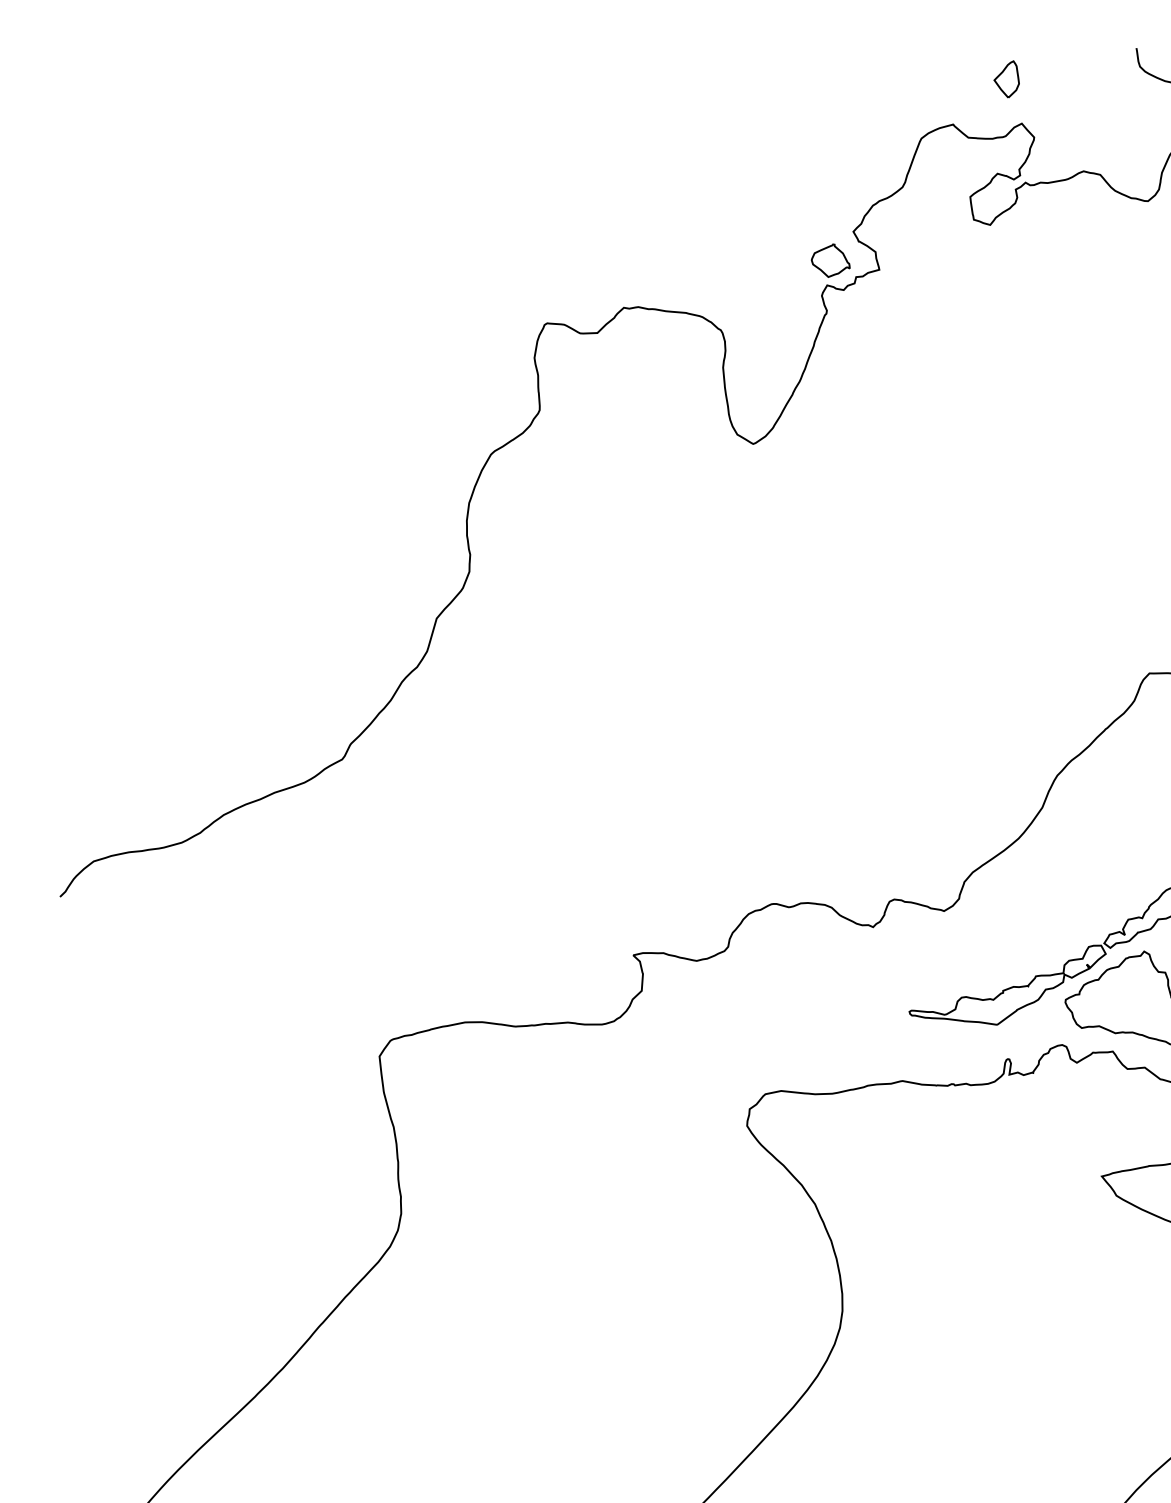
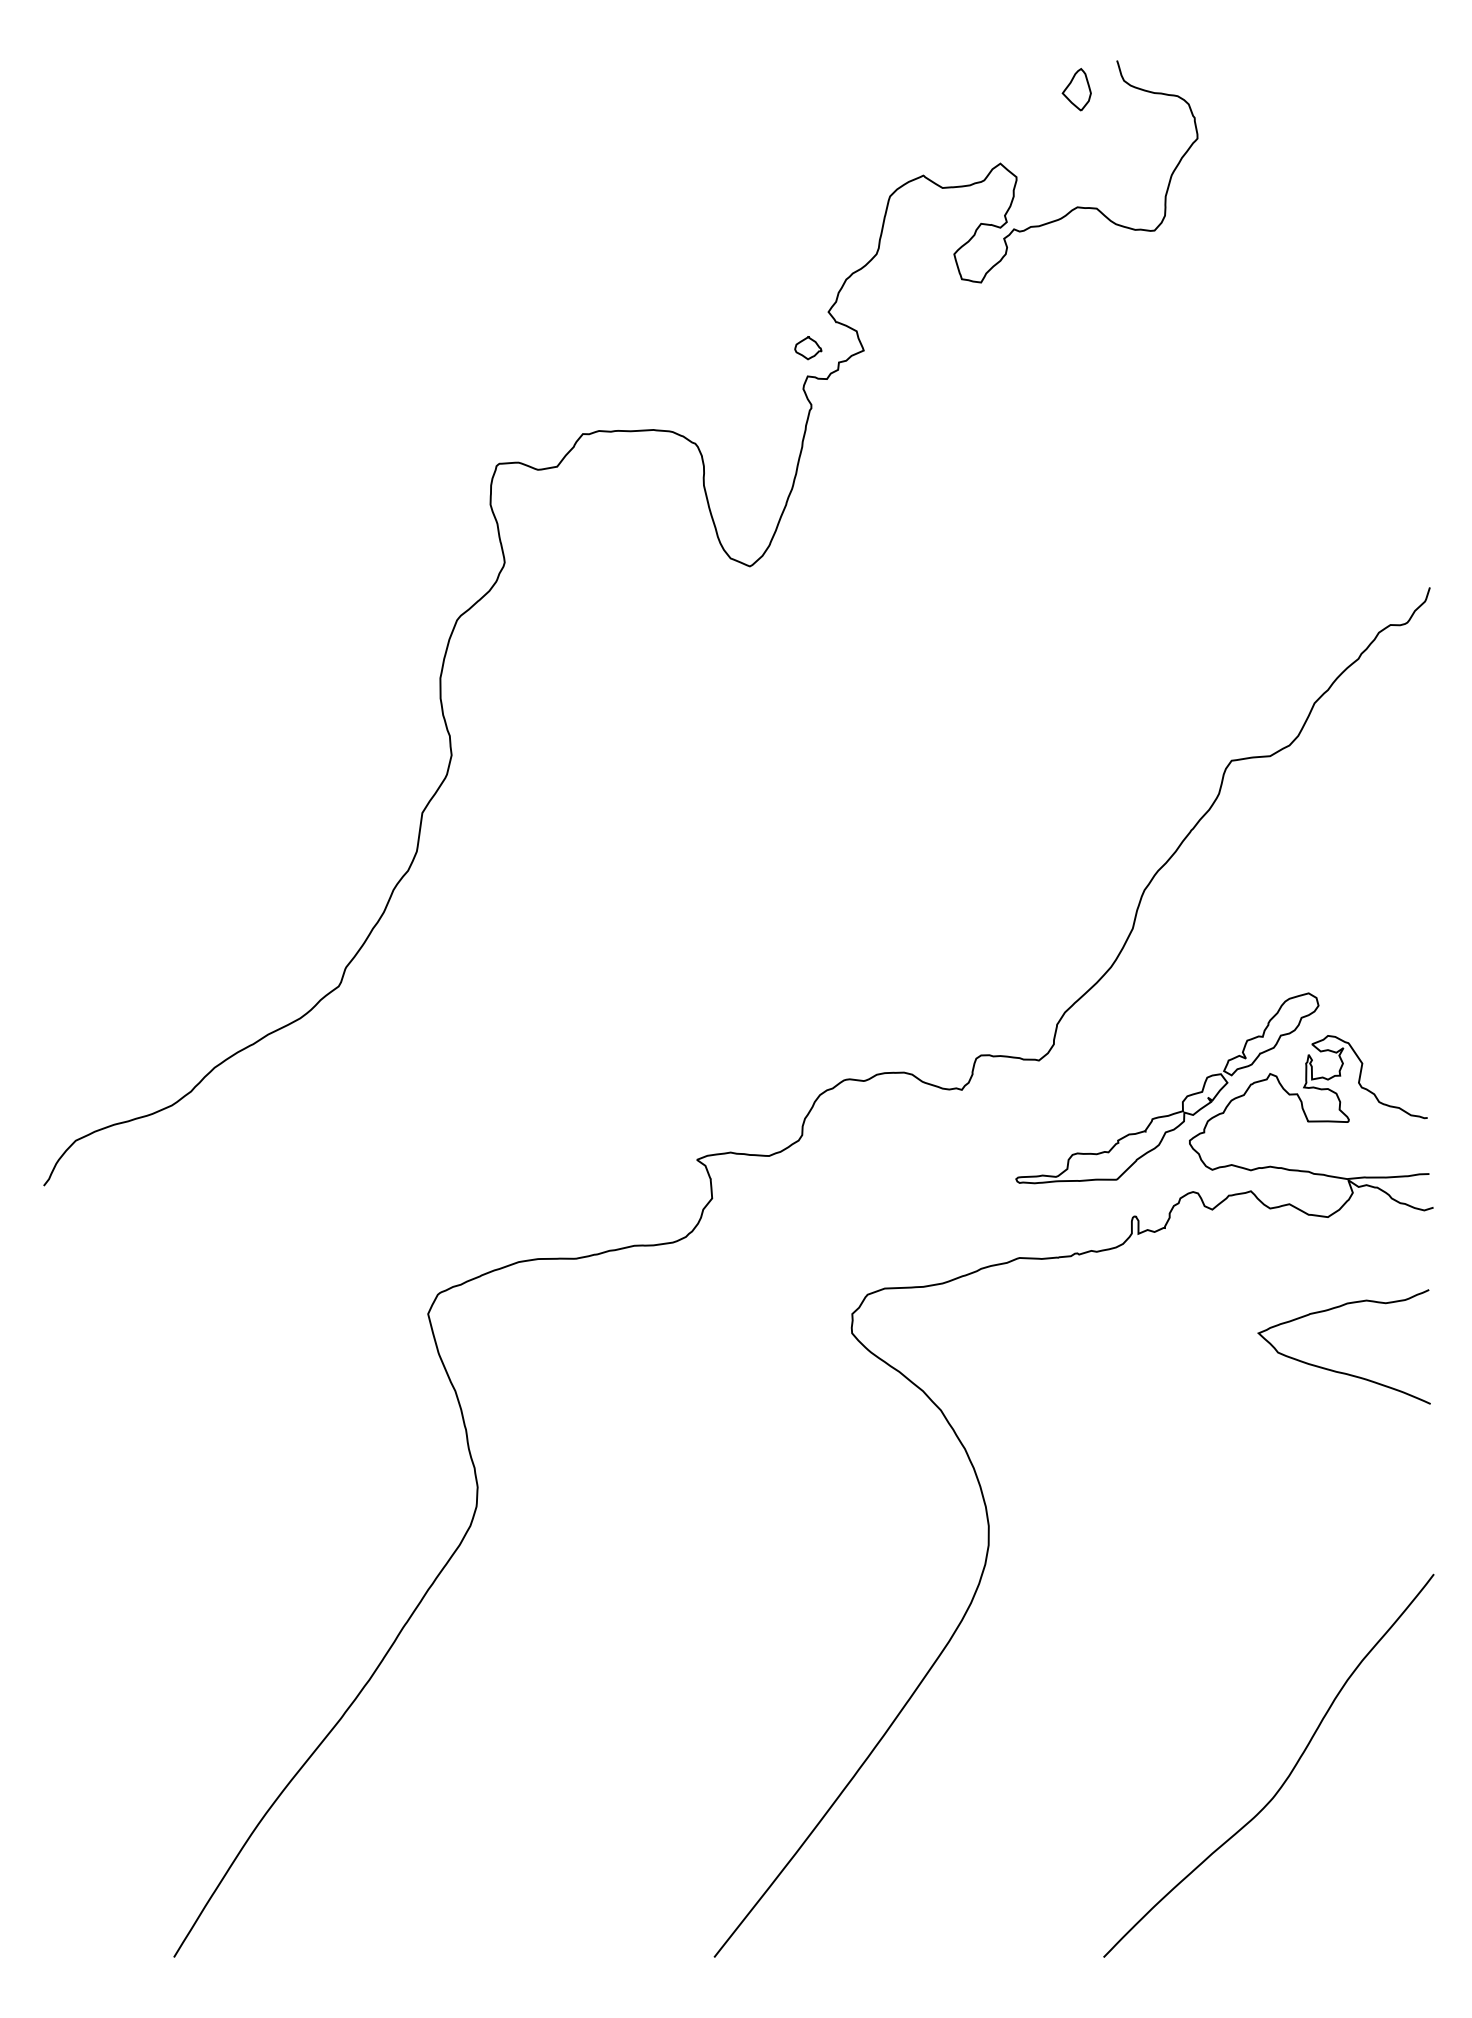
part: (1006, 78) -> (1076, 89), moved
part: (831, 260) -> (808, 347), size x0.6

